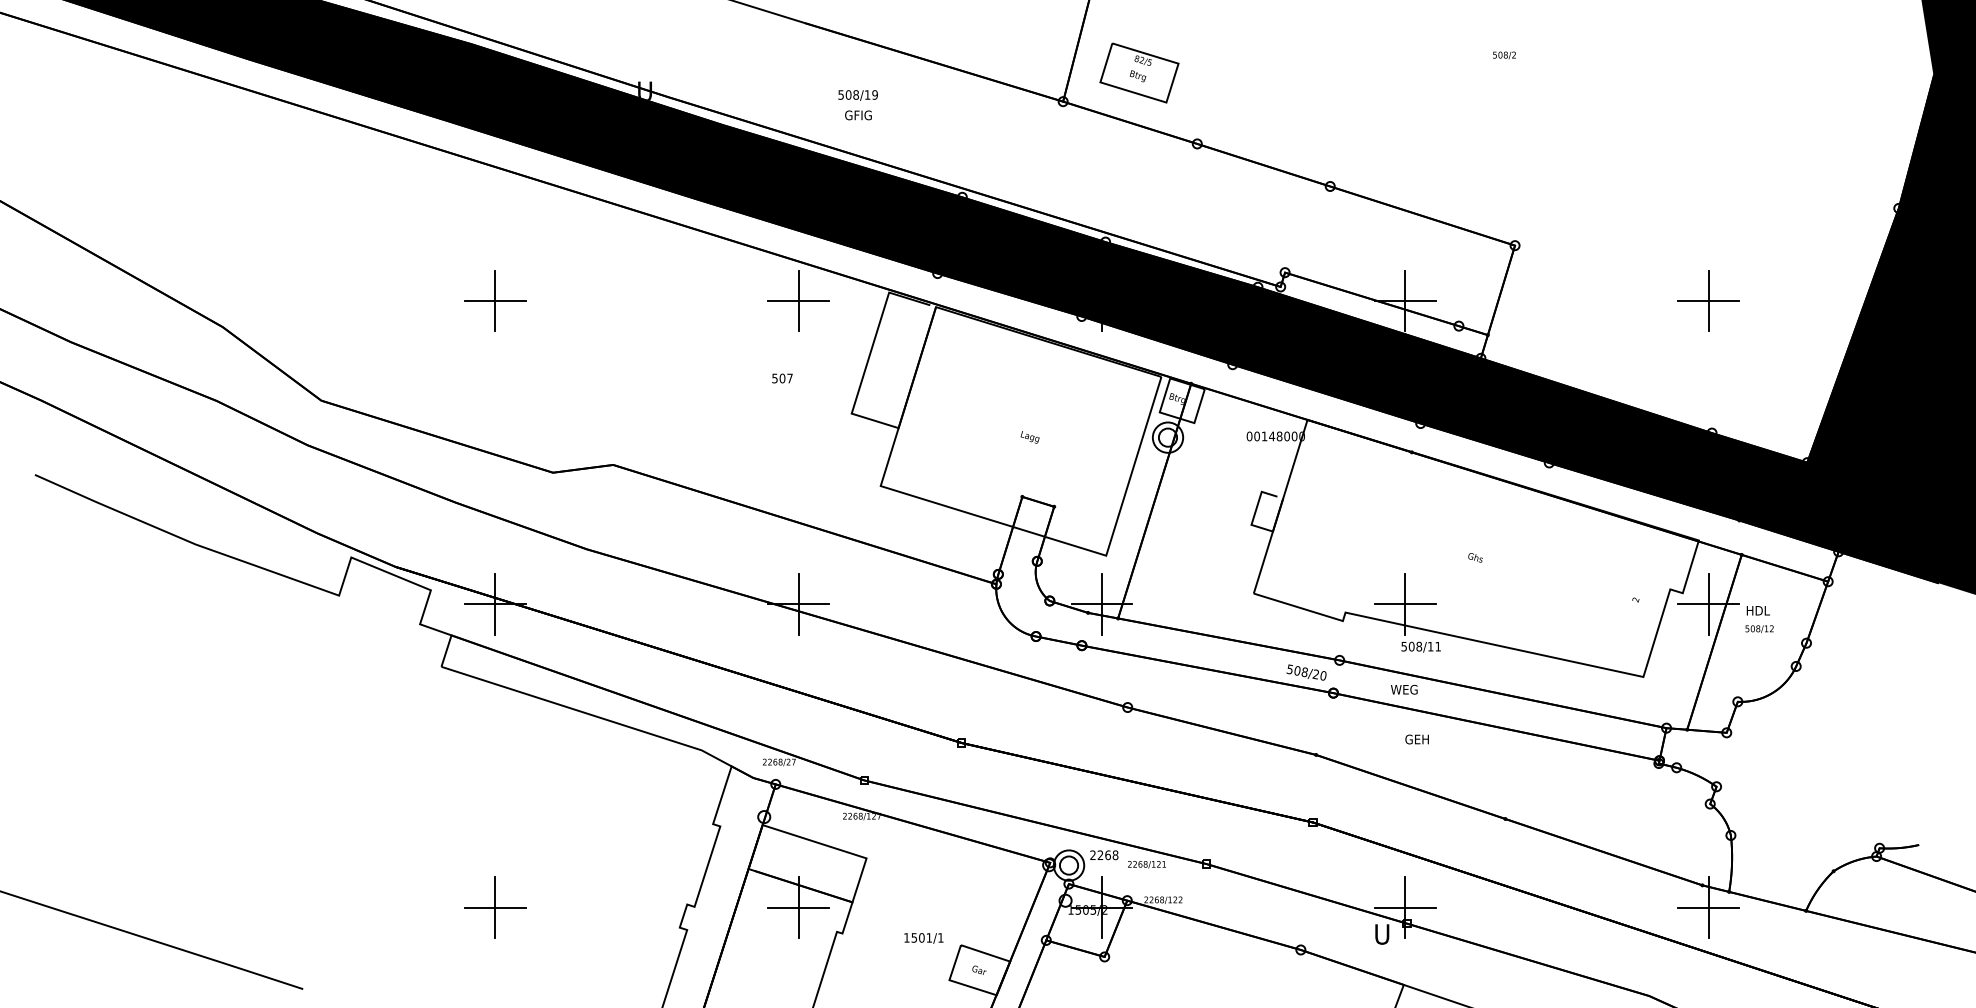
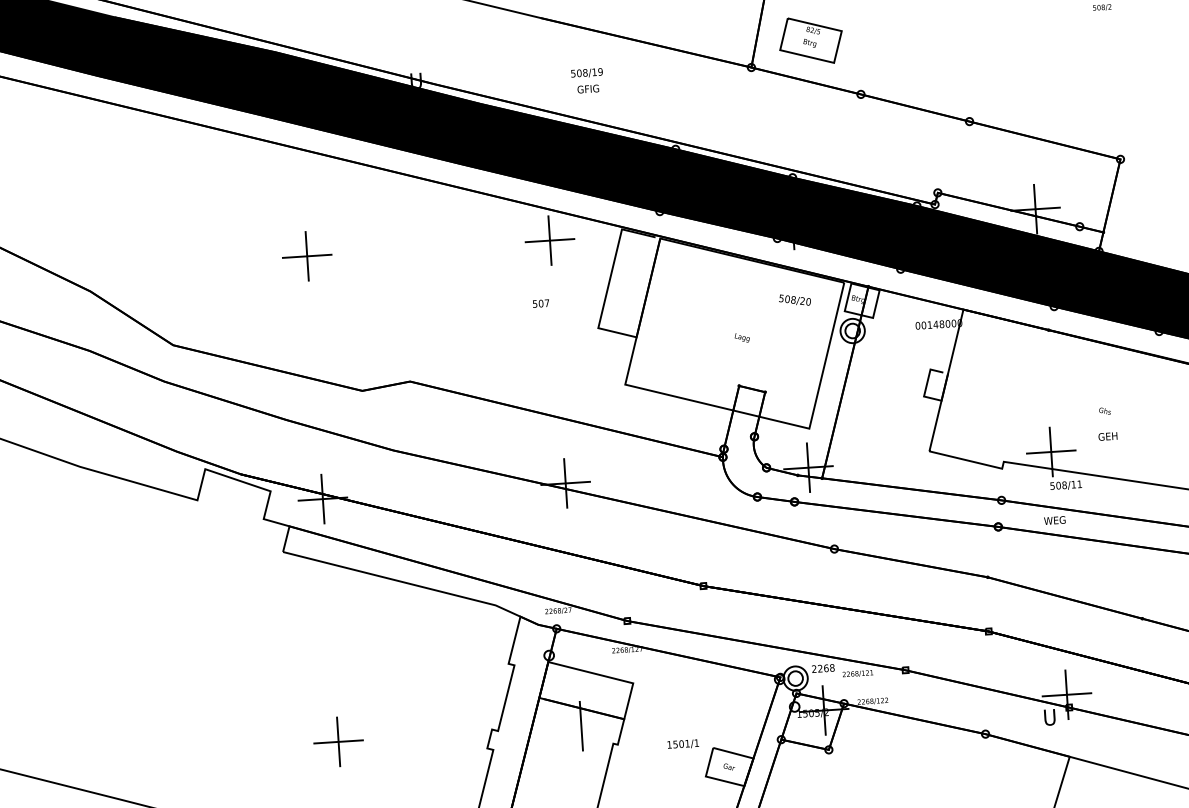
text: (1306, 672) -> (794, 300), moved
text: (1416, 739) -> (1107, 436), moved
line: (798, 907) -> (581, 726), removed

